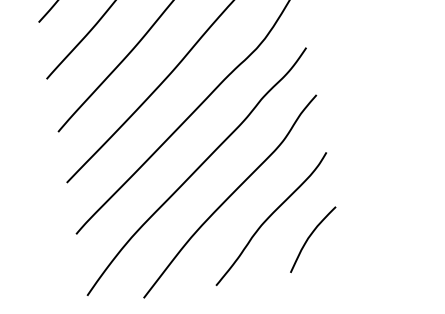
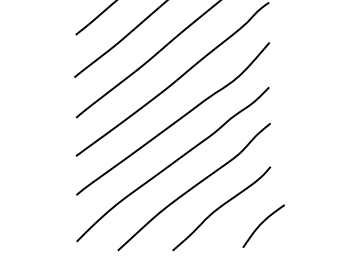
curve: (310, 236) -> (262, 223), moved

